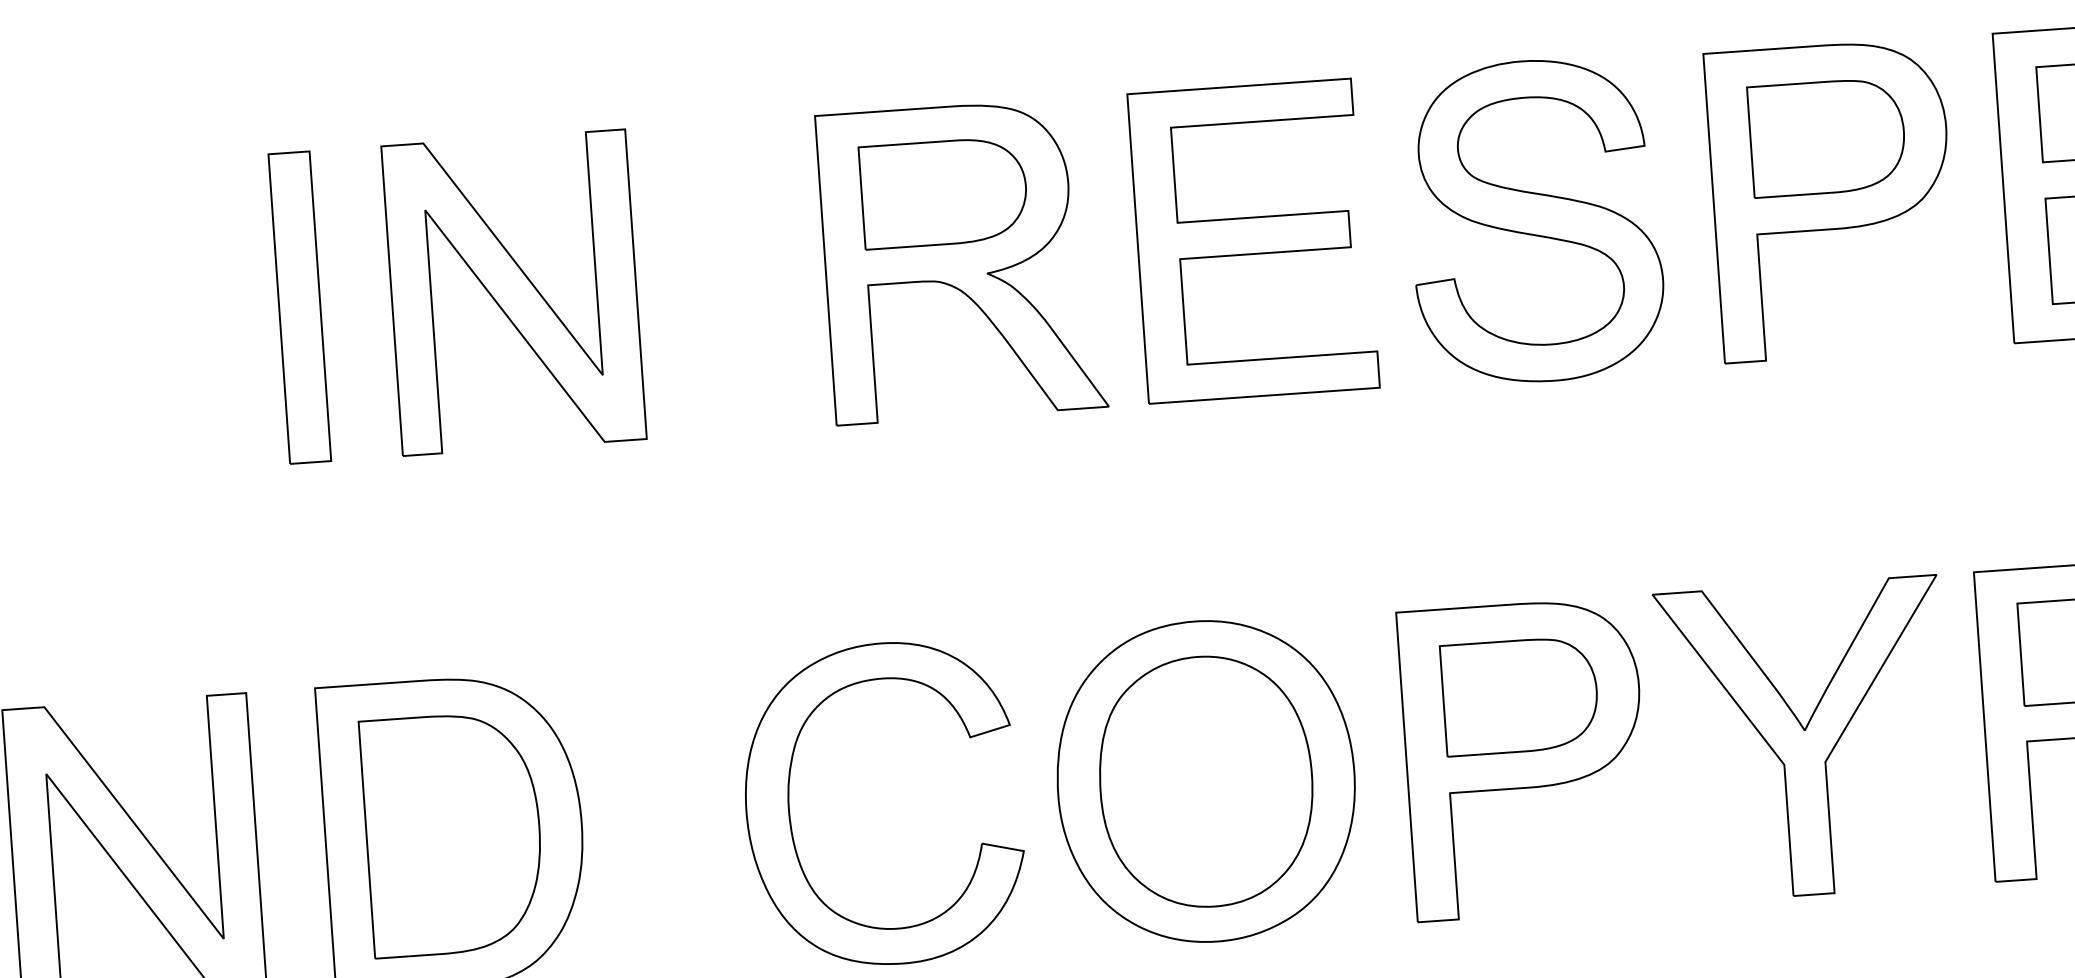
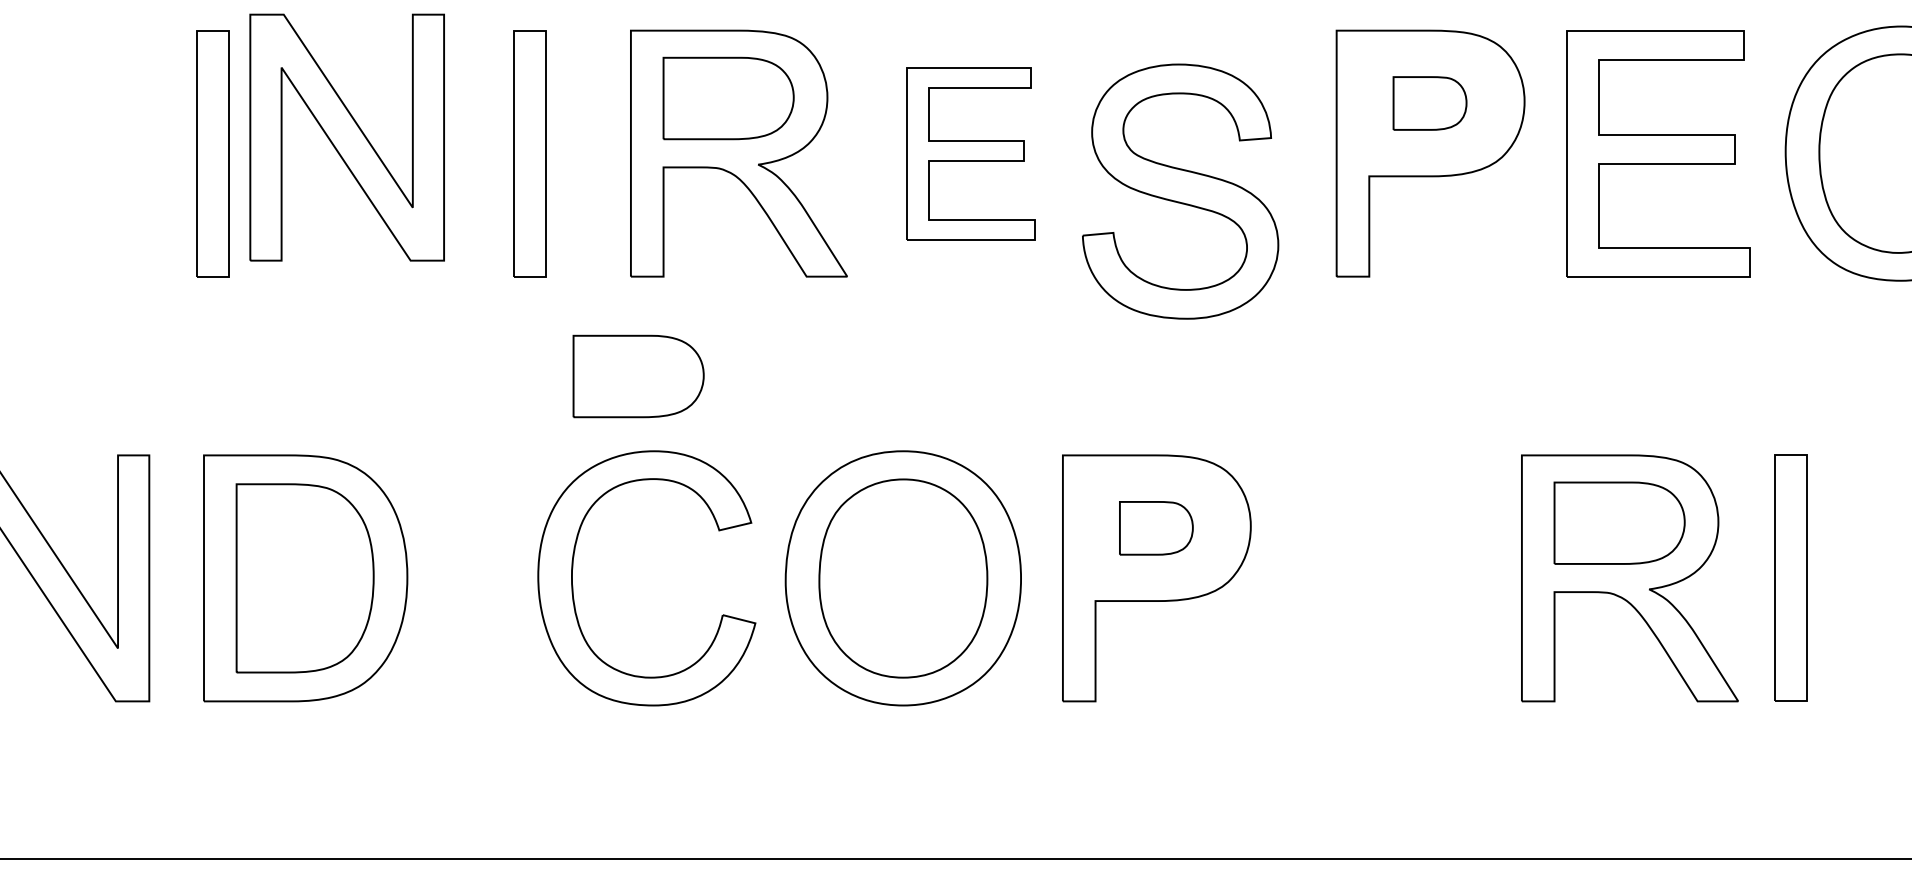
part: (1826, 137) -> (1429, 103), size x0.6
part: (1535, 221) -> (1180, 191), moved
part: (1253, 240) -> (970, 153), size x0.7
part: (698, 279) -> (529, 153), added
part: (513, 292) -> (346, 137), moved
part: (854, 550) -> (638, 376), added
part: (1520, 696) -> (1156, 528), size x0.6
part: (1805, 739) -> (1379, 578), removed

